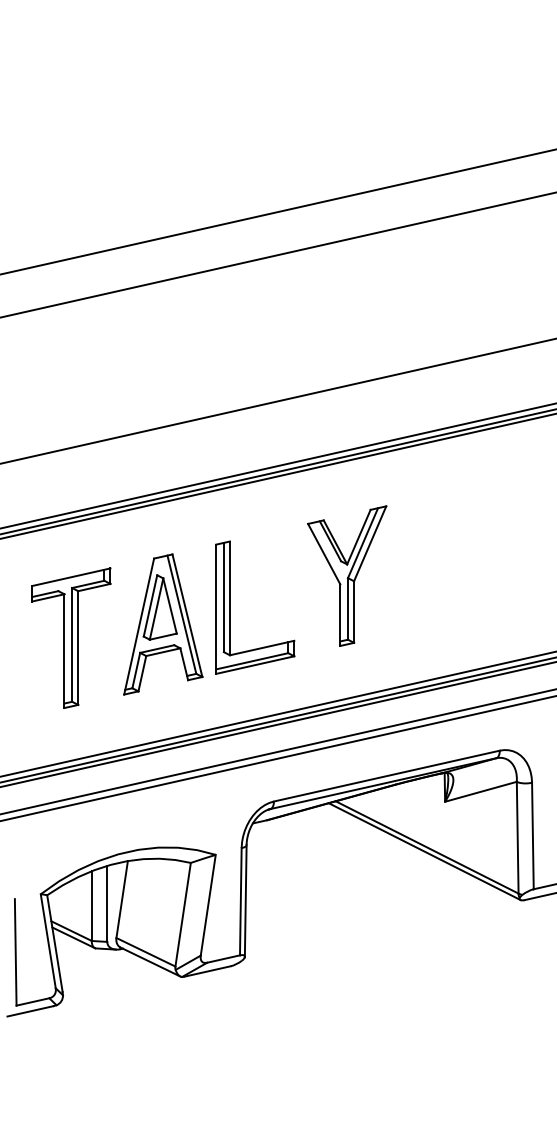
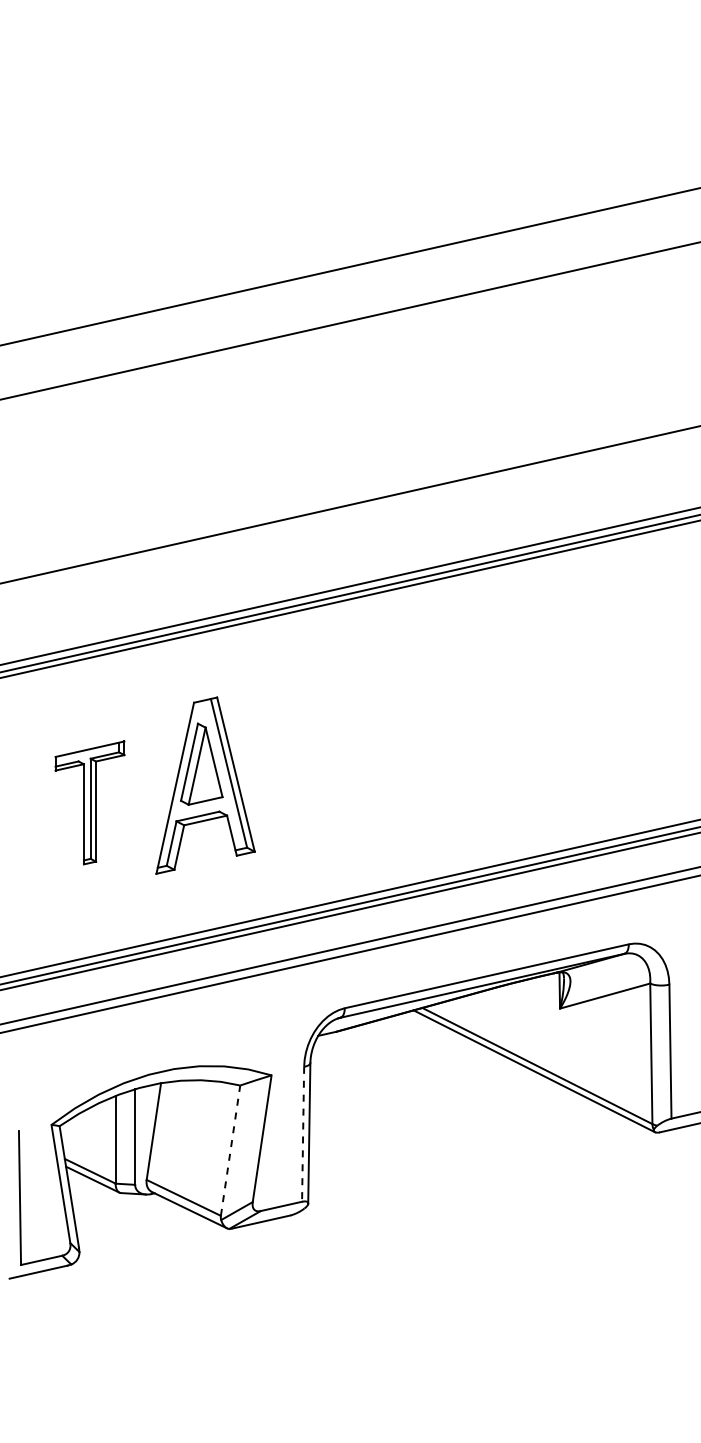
part: (346, 575) -> (436, 724), removed
part: (229, 607) -> (289, 764), removed
part: (70, 637) -> (89, 802), size x0.7
line: (241, 901) -> (303, 1134), solid -> dashed
line: (183, 914) -> (230, 1150), solid -> dashed

